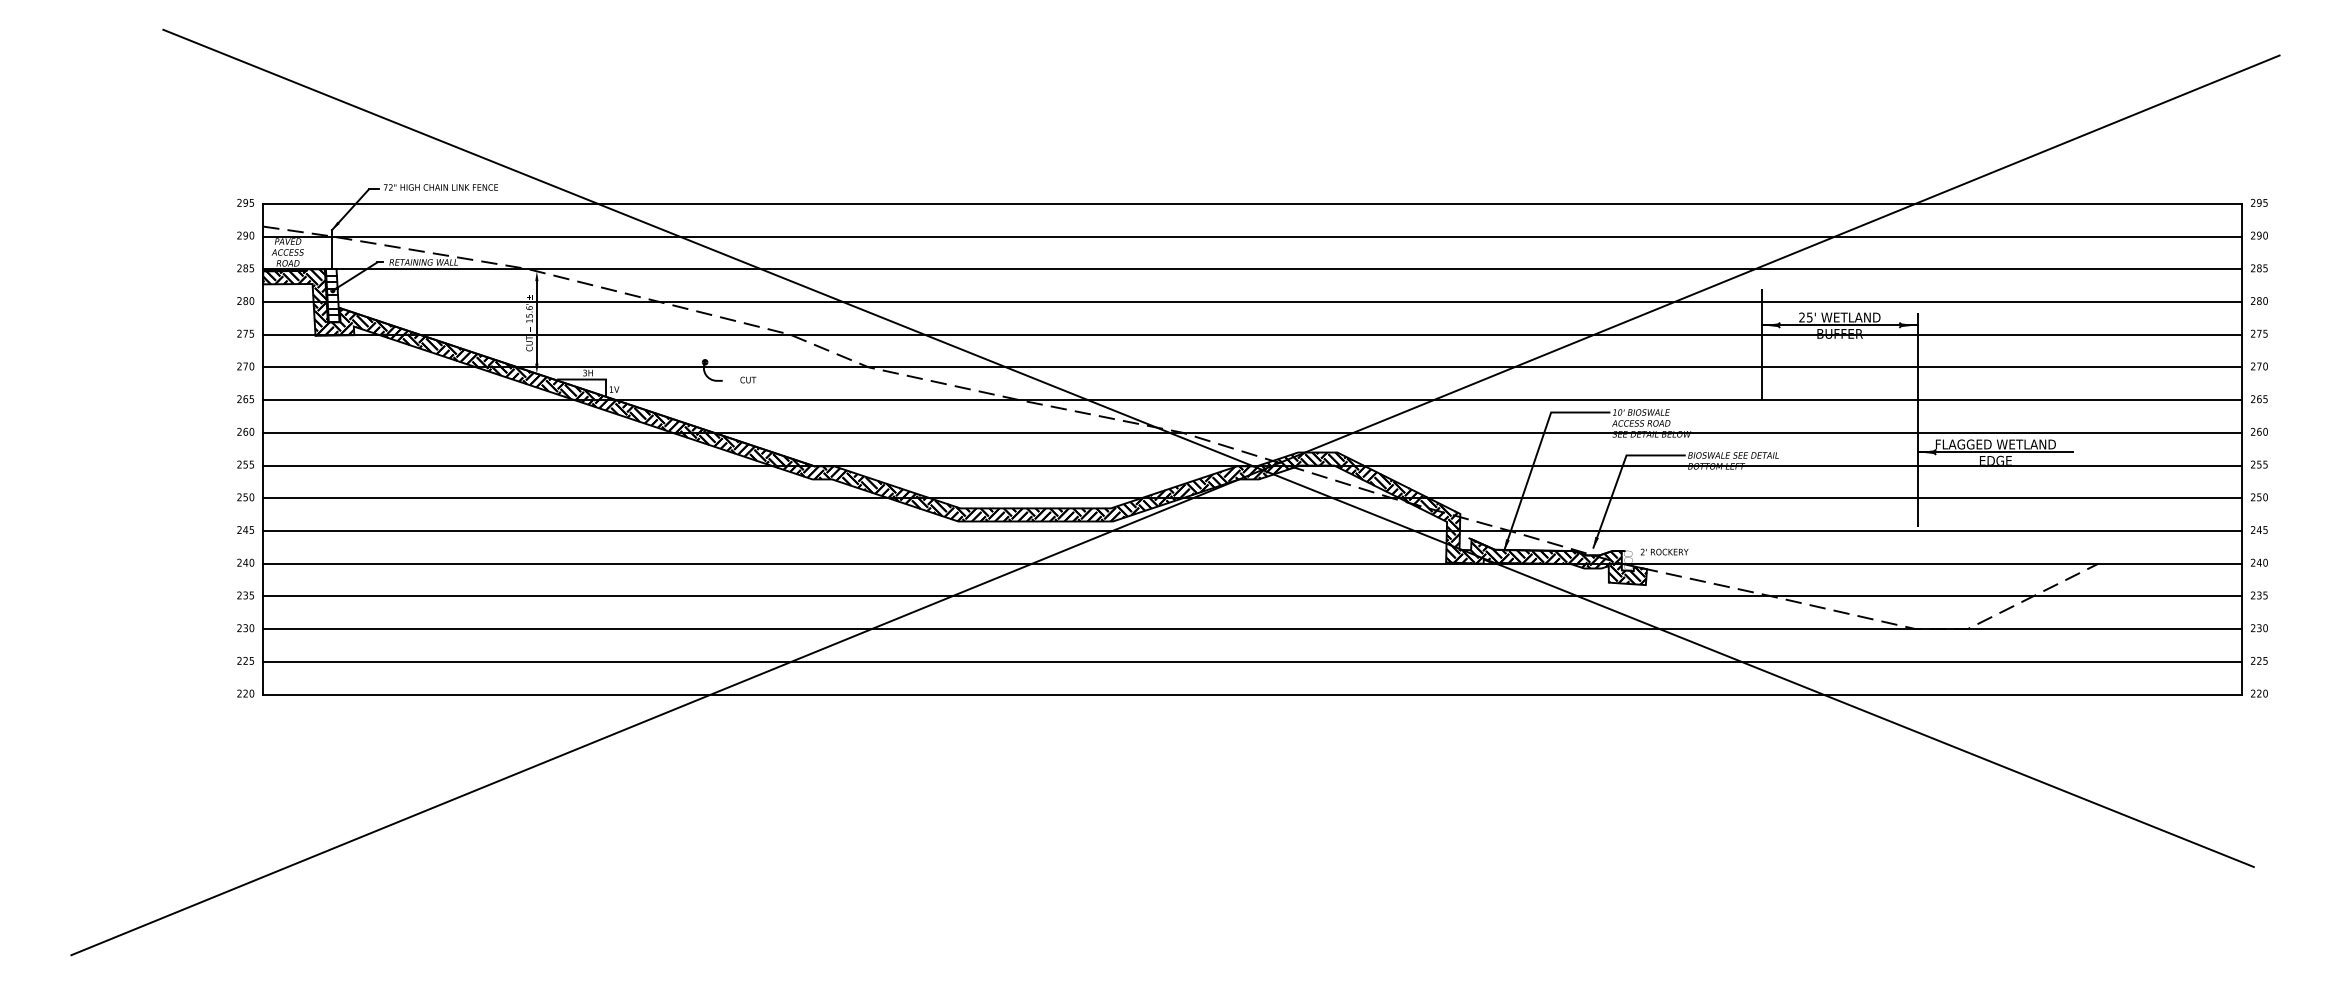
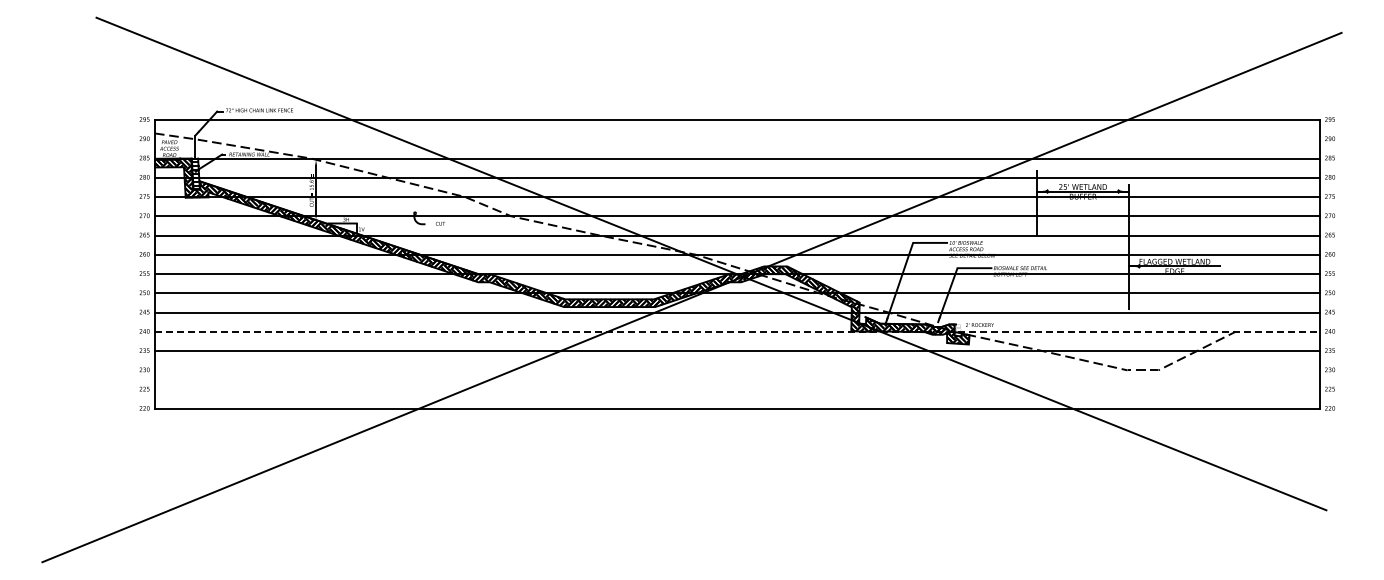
line: (1251, 236) -> (736, 139), removed
line: (1252, 562) -> (737, 331), solid -> dashed
line: (1251, 629) -> (736, 370), removed
line: (1251, 661) -> (736, 389), removed

